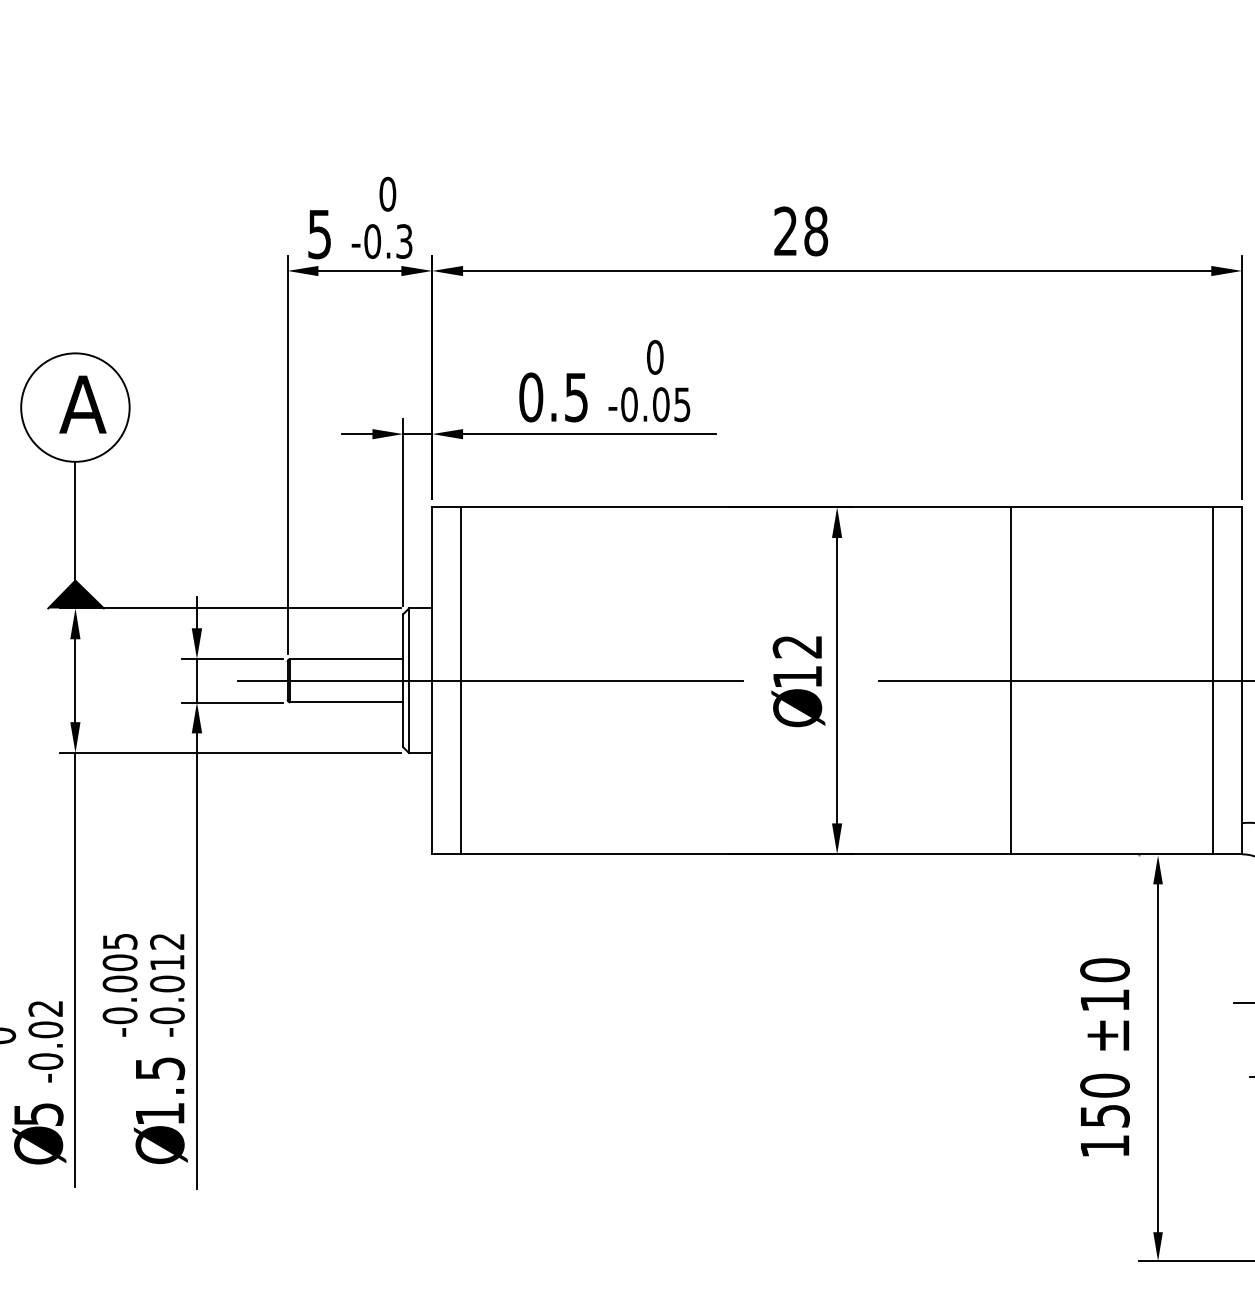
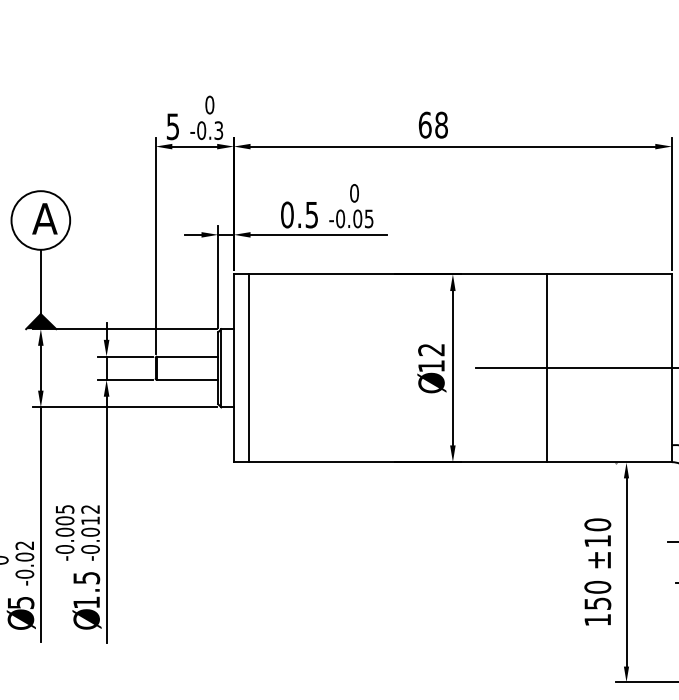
text: (784, 230) -> (424, 124), 28 -> 68
line: (490, 681) -> (265, 368), removed
line: (1213, 681) -> (656, 368), removed

